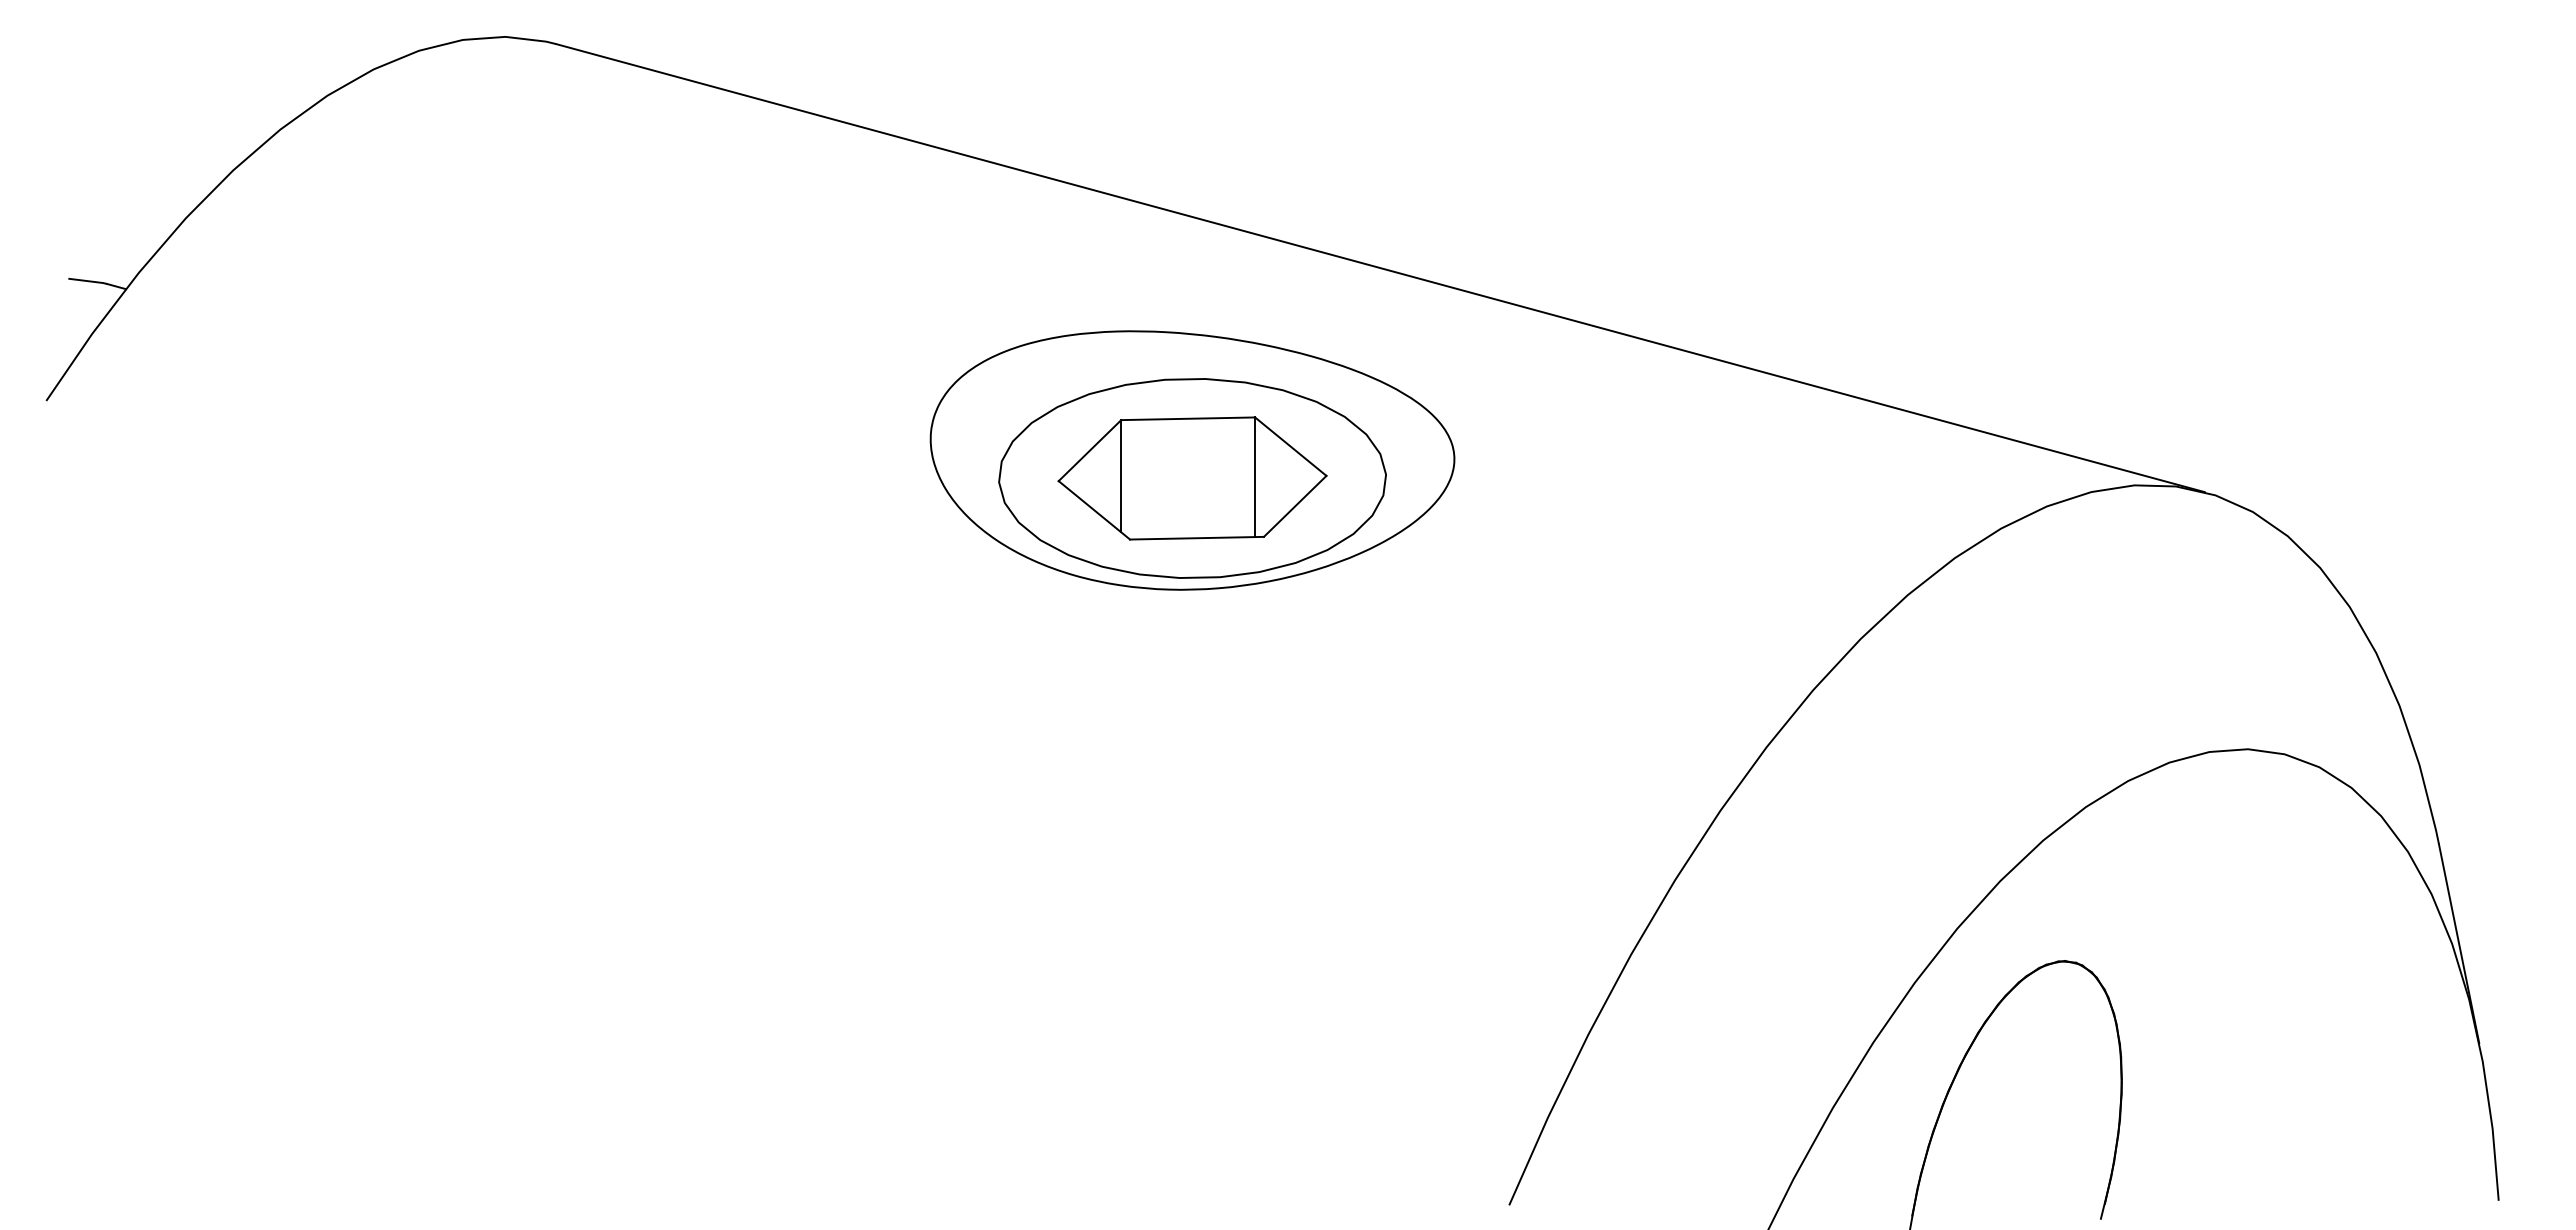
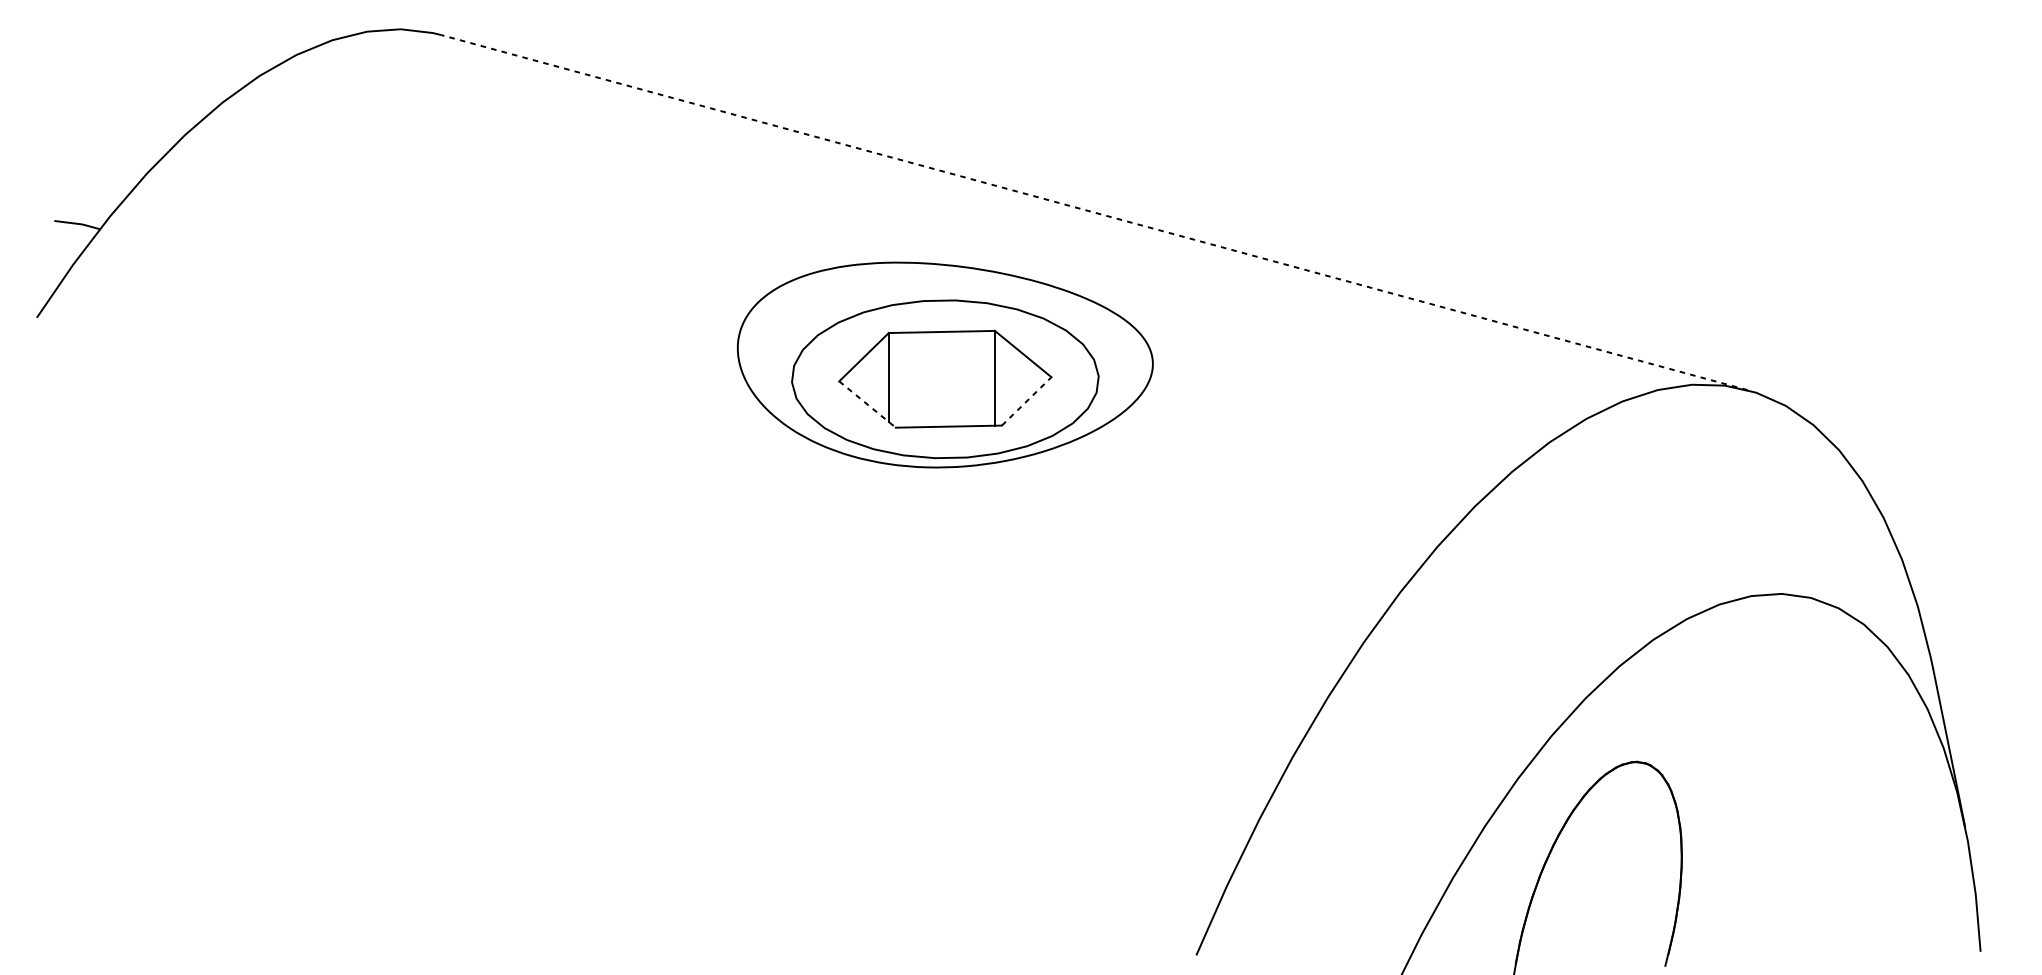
line: (1380, 267) -> (1094, 212), solid -> dashed
line: (1295, 506) -> (1026, 401), solid -> dashed
line: (1094, 510) -> (867, 404), solid -> dashed

